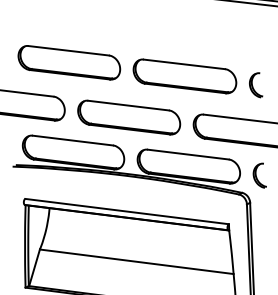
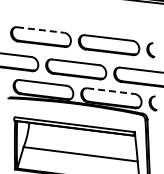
line: (68, 51) -> (40, 30), solid -> dashed
line: (189, 155) -> (111, 91), solid -> dashed

